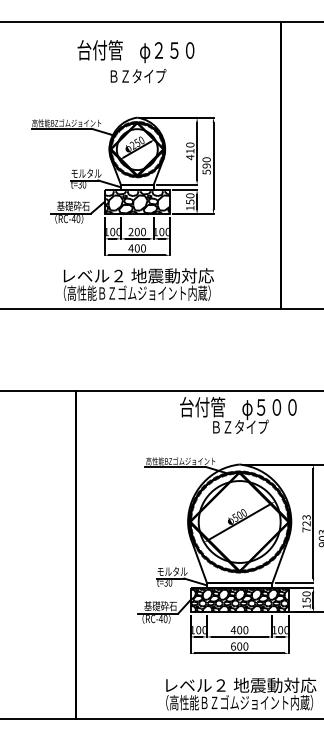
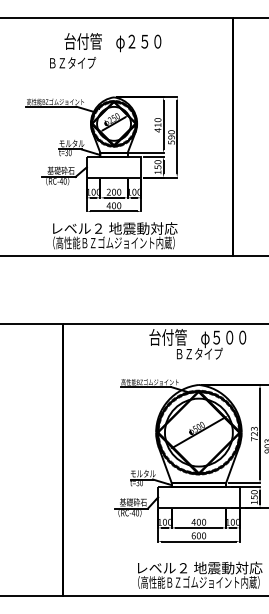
text: (139, 75) -> (73, 62), moved
hatch: (136, 202) -> (113, 167), removed
hatch: (239, 600) -> (198, 497), removed

